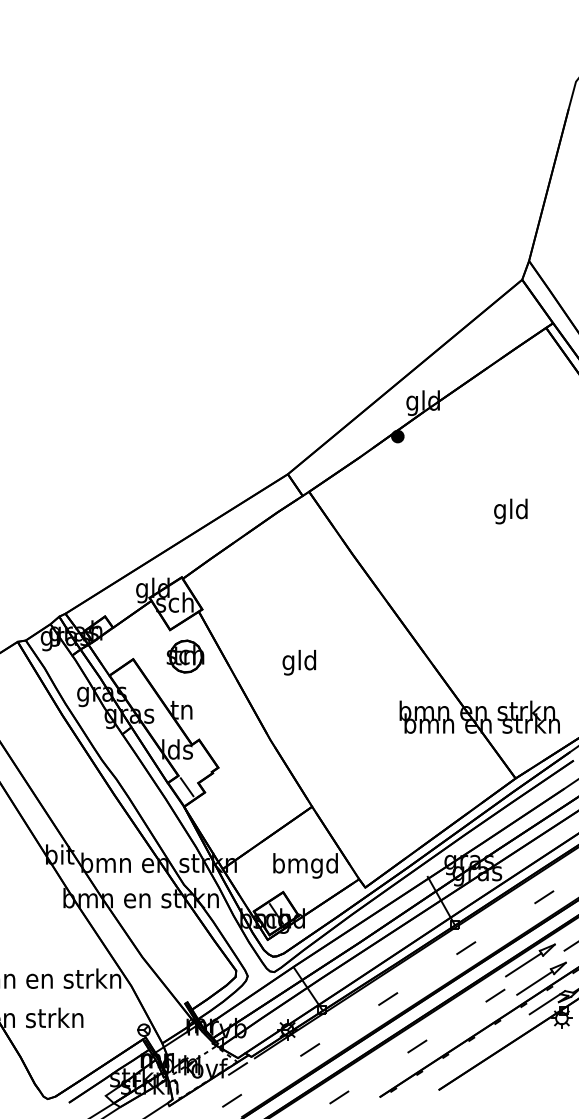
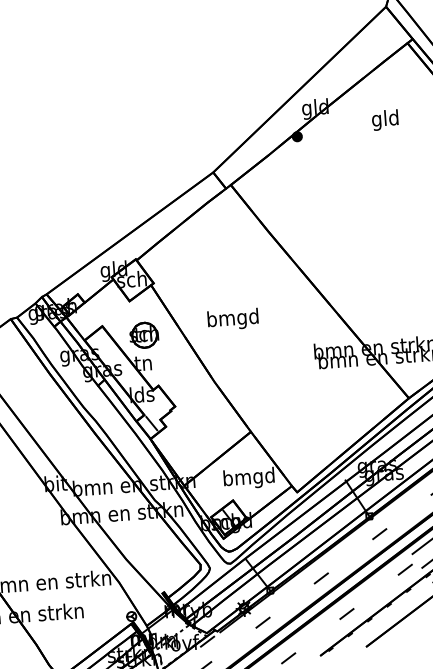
text: (510, 511) -> (384, 120), moved
part: (185, 656) -> (144, 335), moved
text: (299, 662) -> (232, 319), gld -> bmgd

